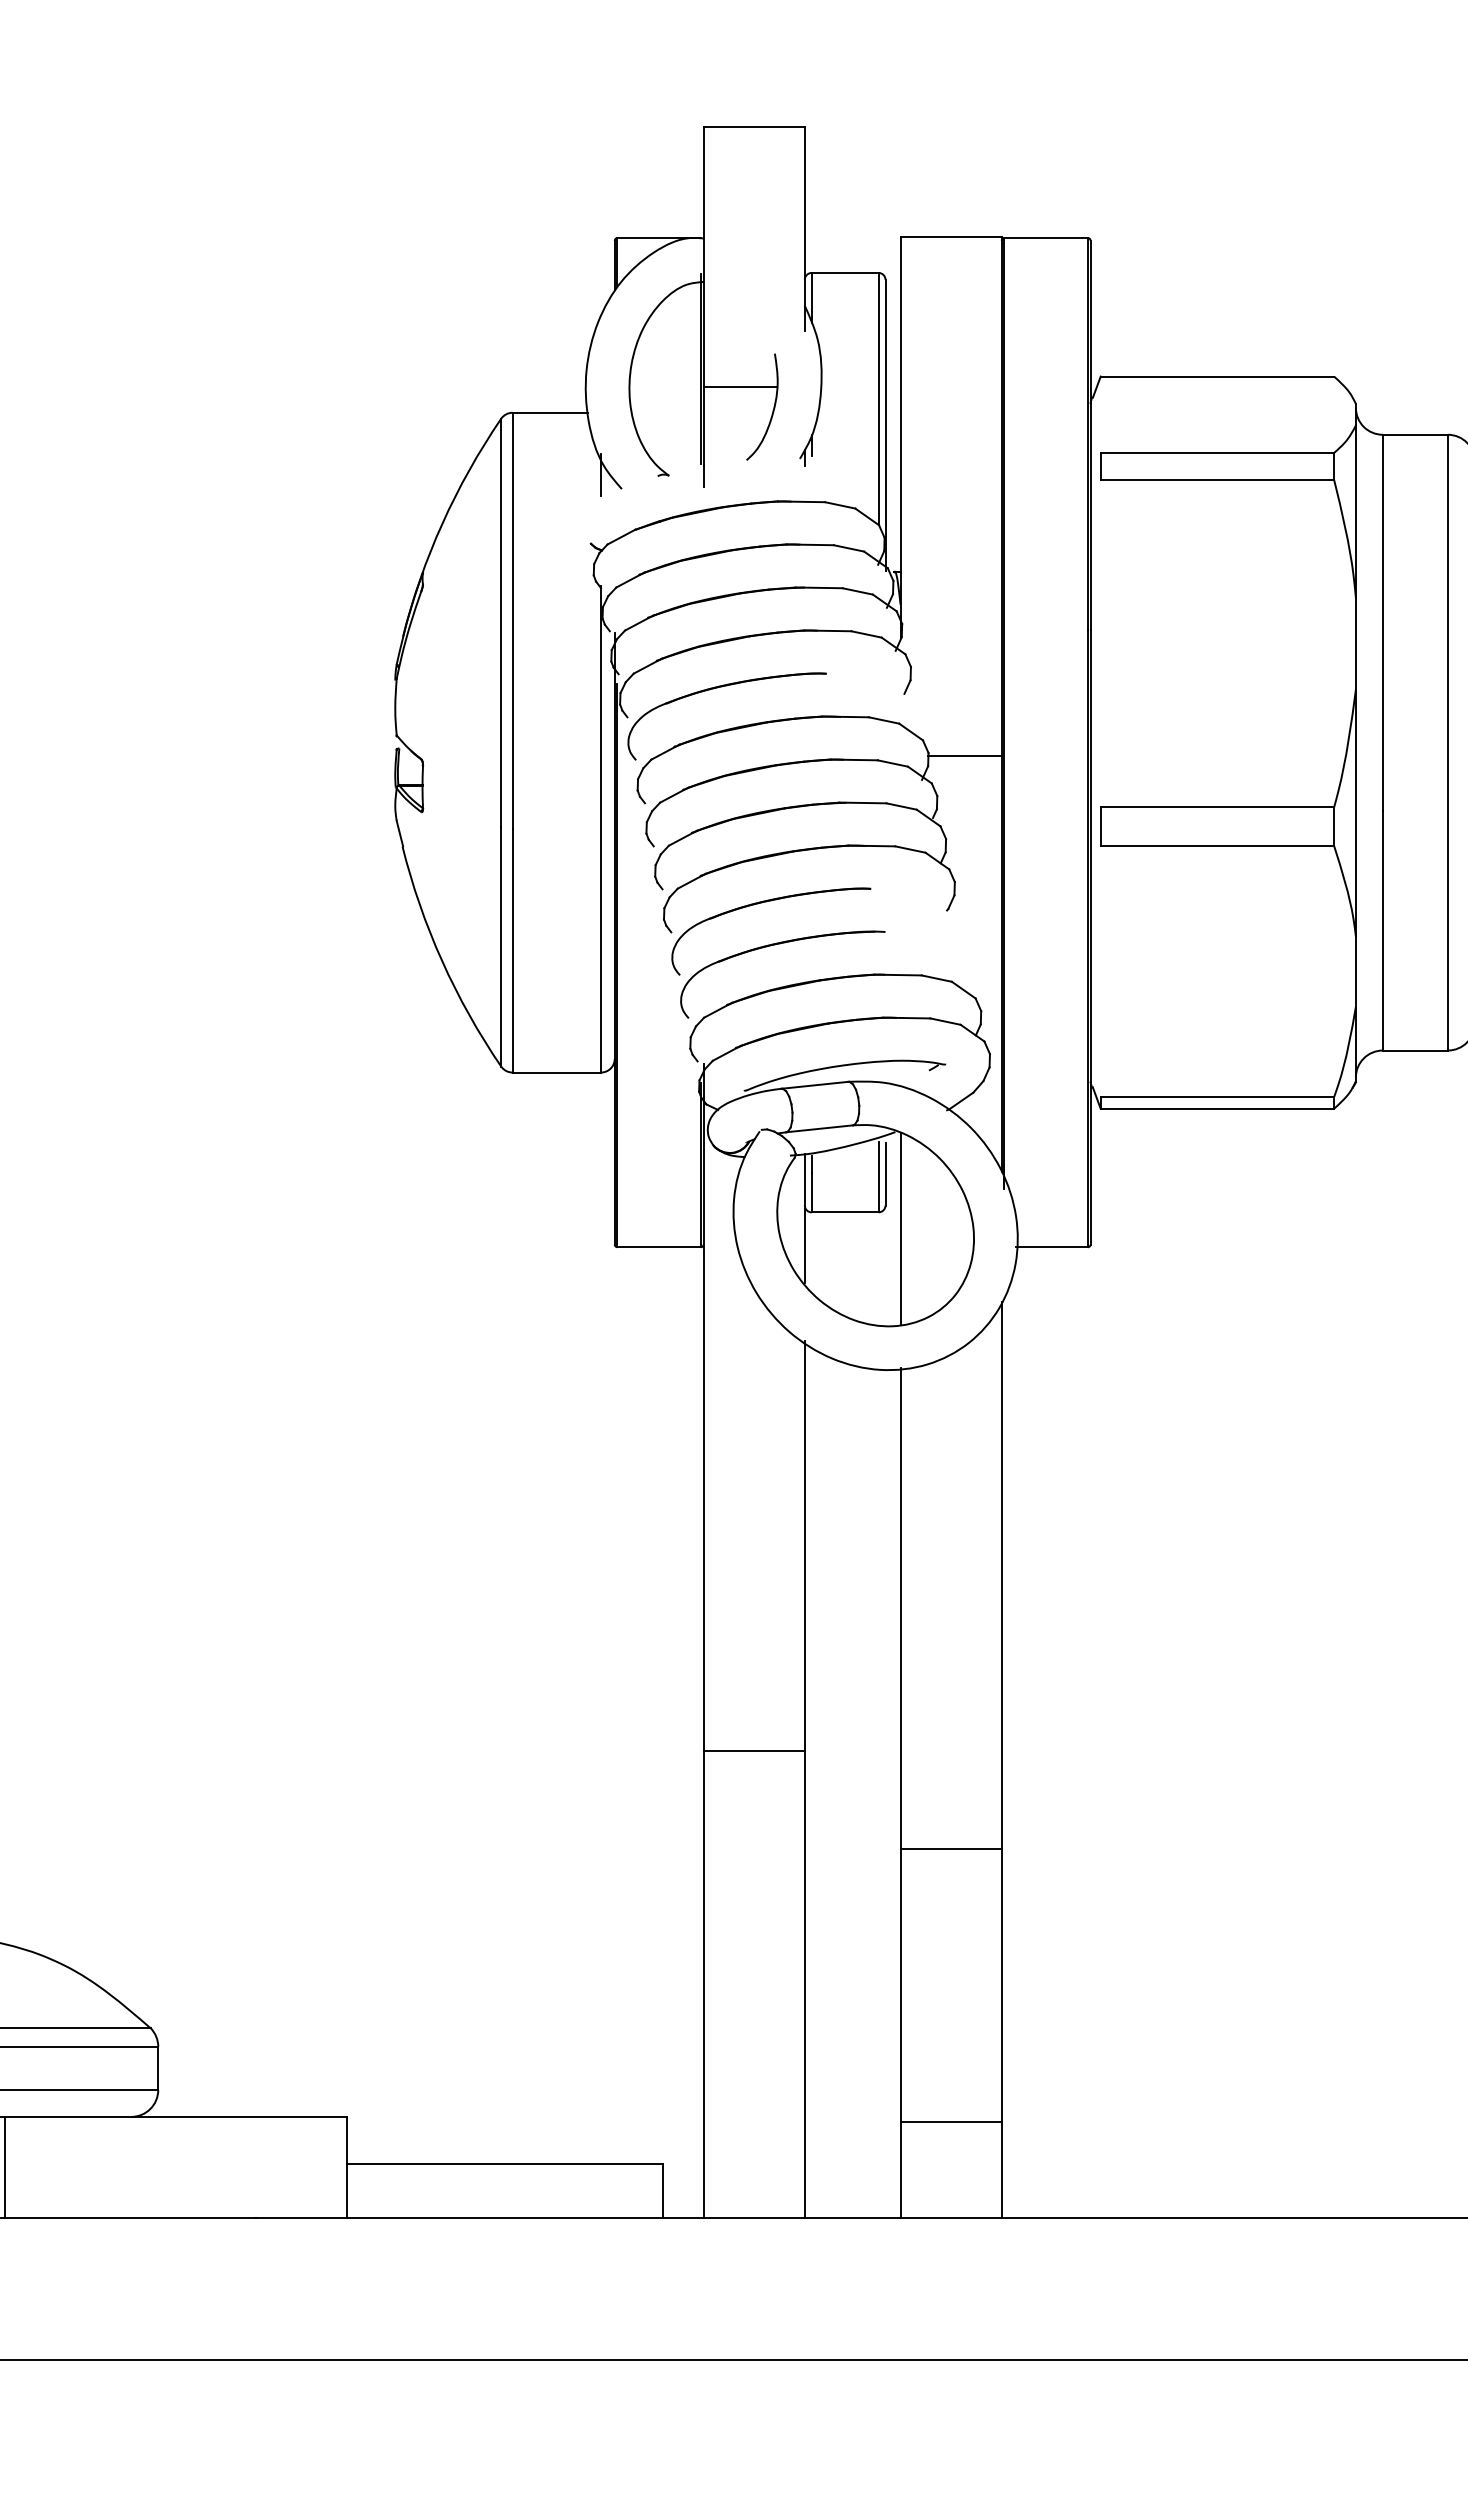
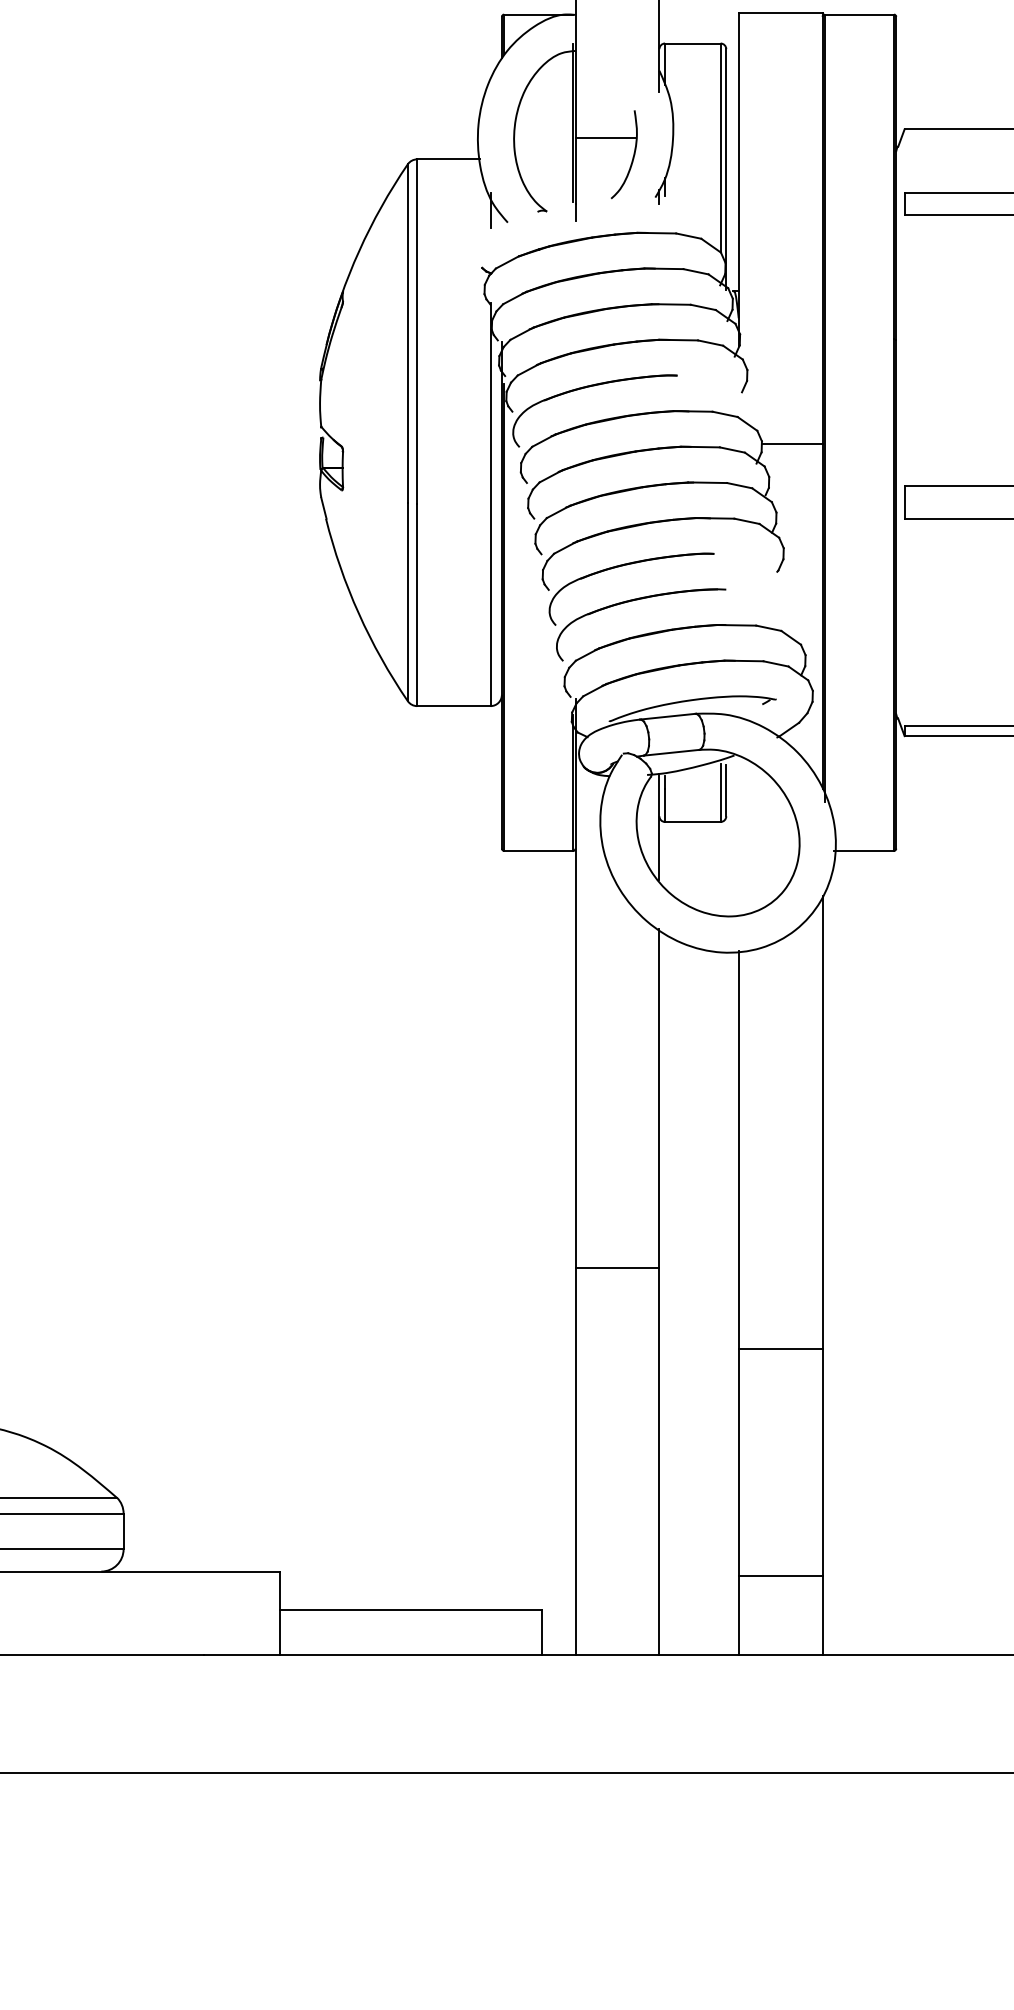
line: (900, 1228) -> (738, 835), removed

